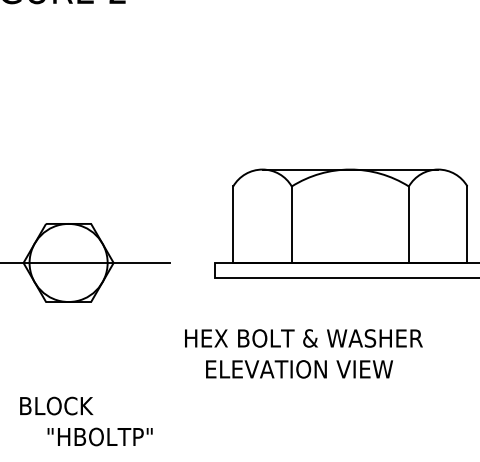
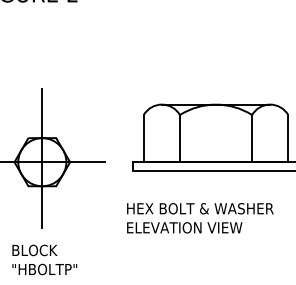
line: (68, 256) -> (42, 158), added
text: (304, 338) -> (200, 208), moved
text: (99, 436) -> (44, 269), moved

